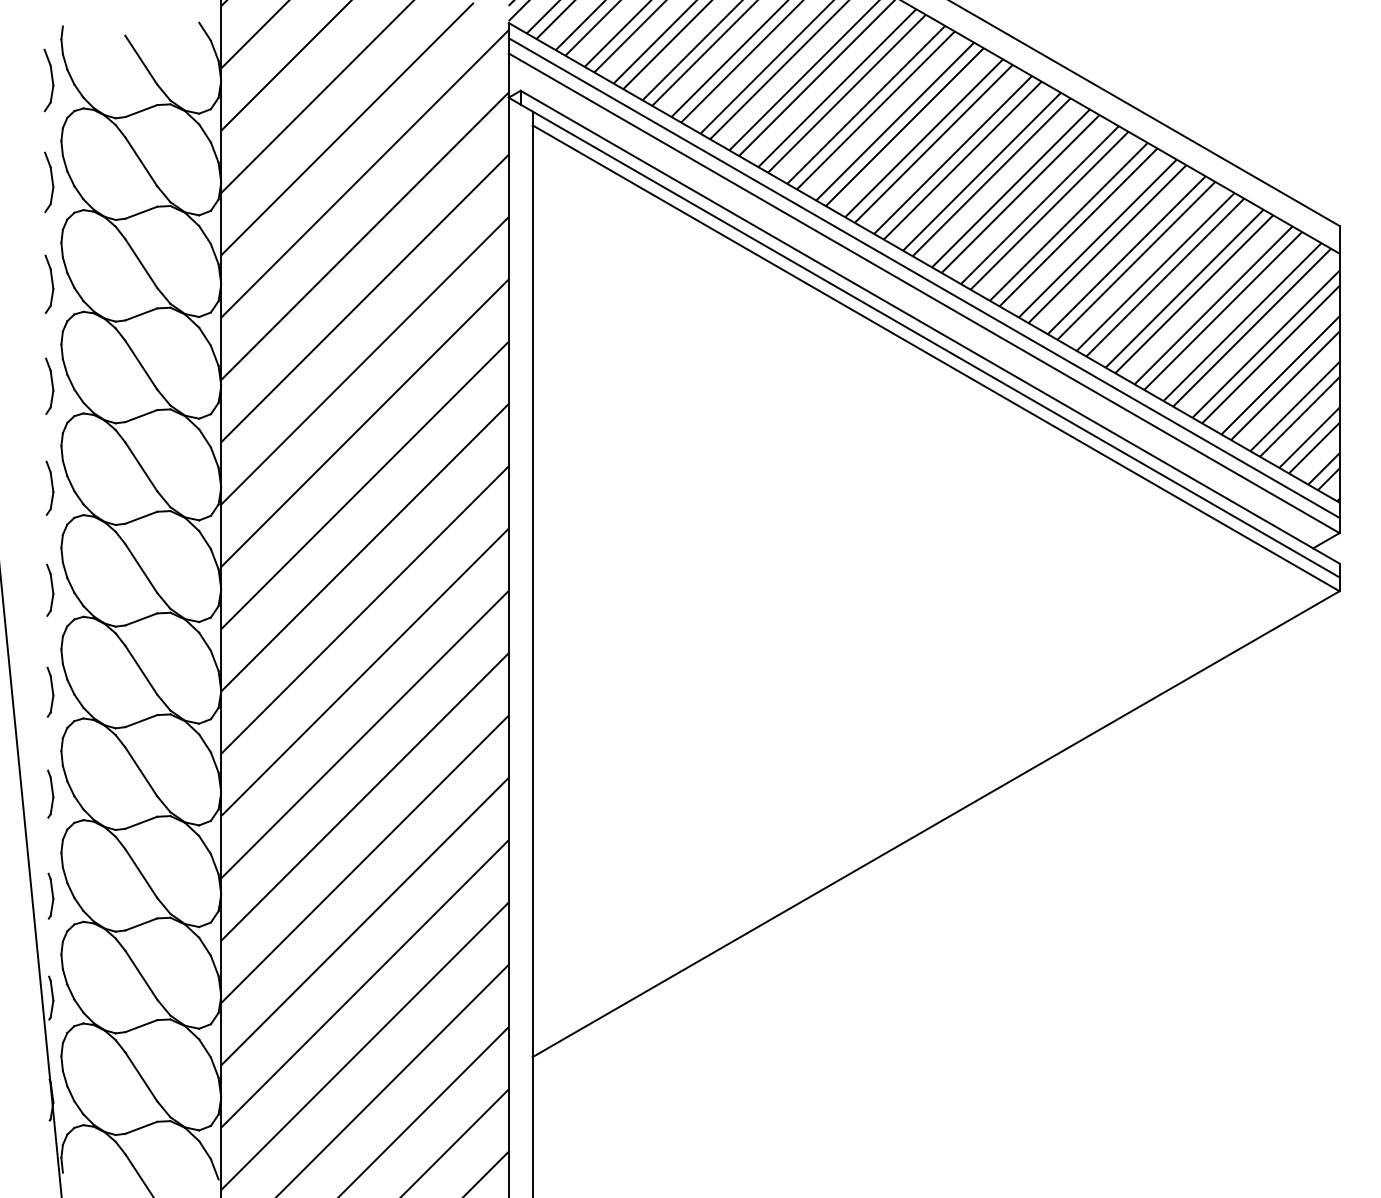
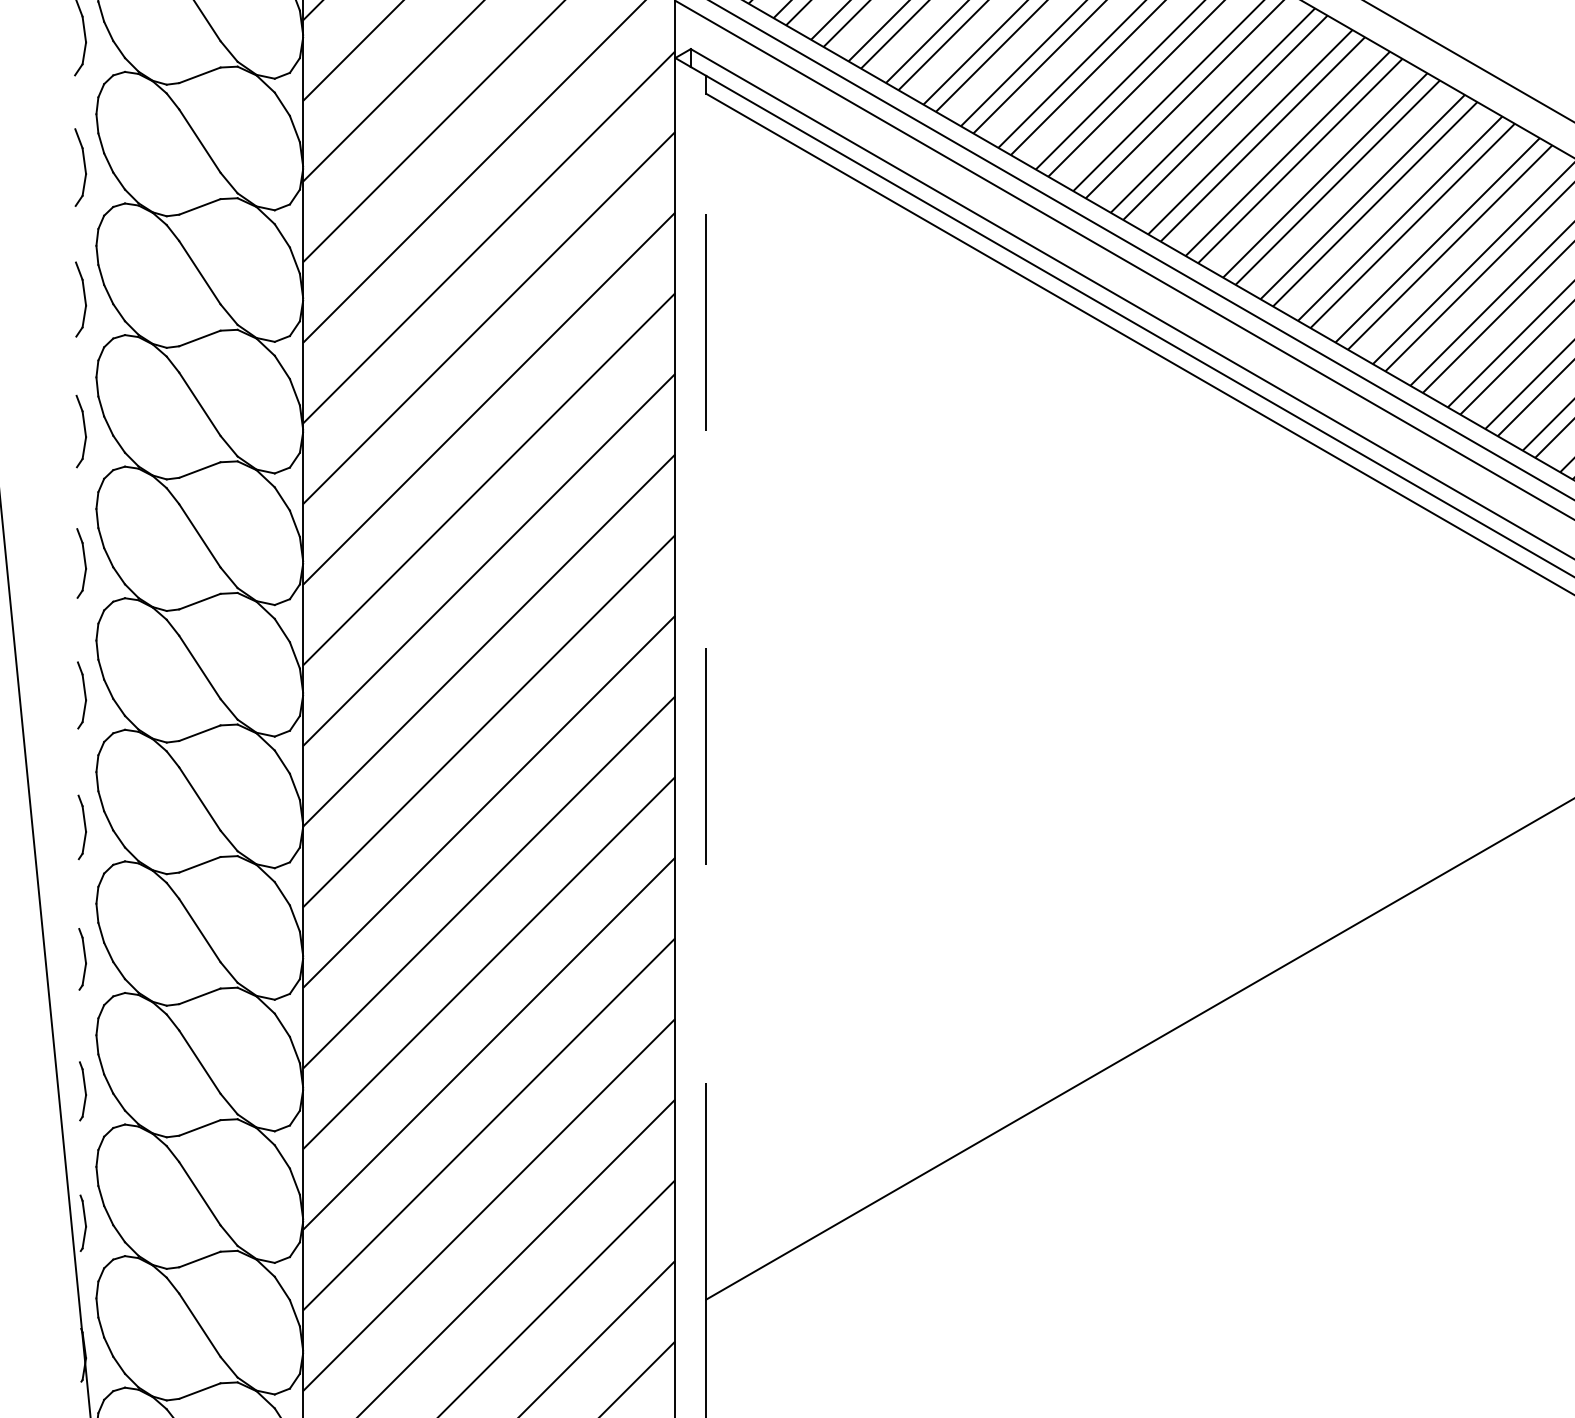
line: (532, 591) -> (706, 697), solid -> dashed

